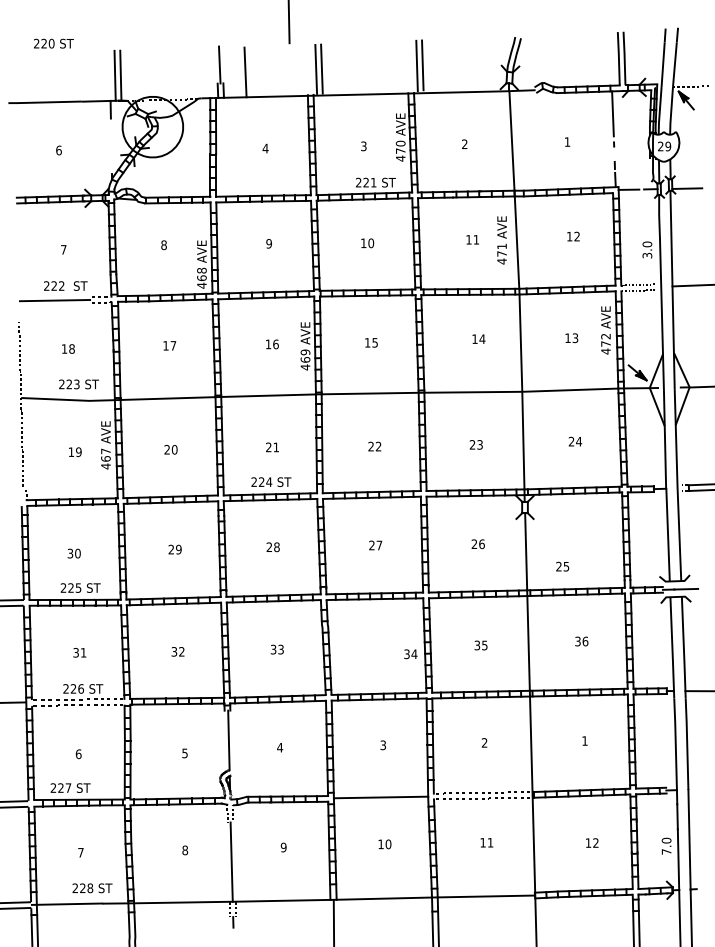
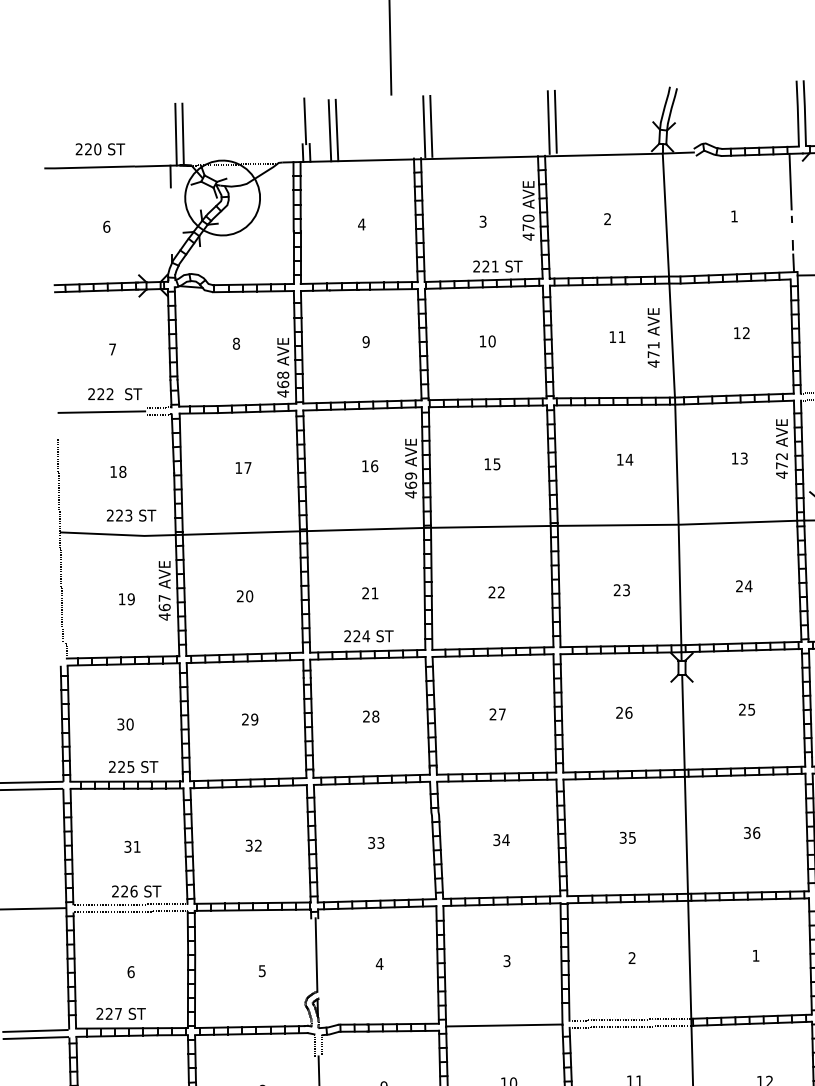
text: (53, 43) -> (99, 149), moved
line: (239, 72) -> (329, 130), added
text: (562, 566) -> (746, 709), moved
text: (410, 654) -> (501, 840), moved

